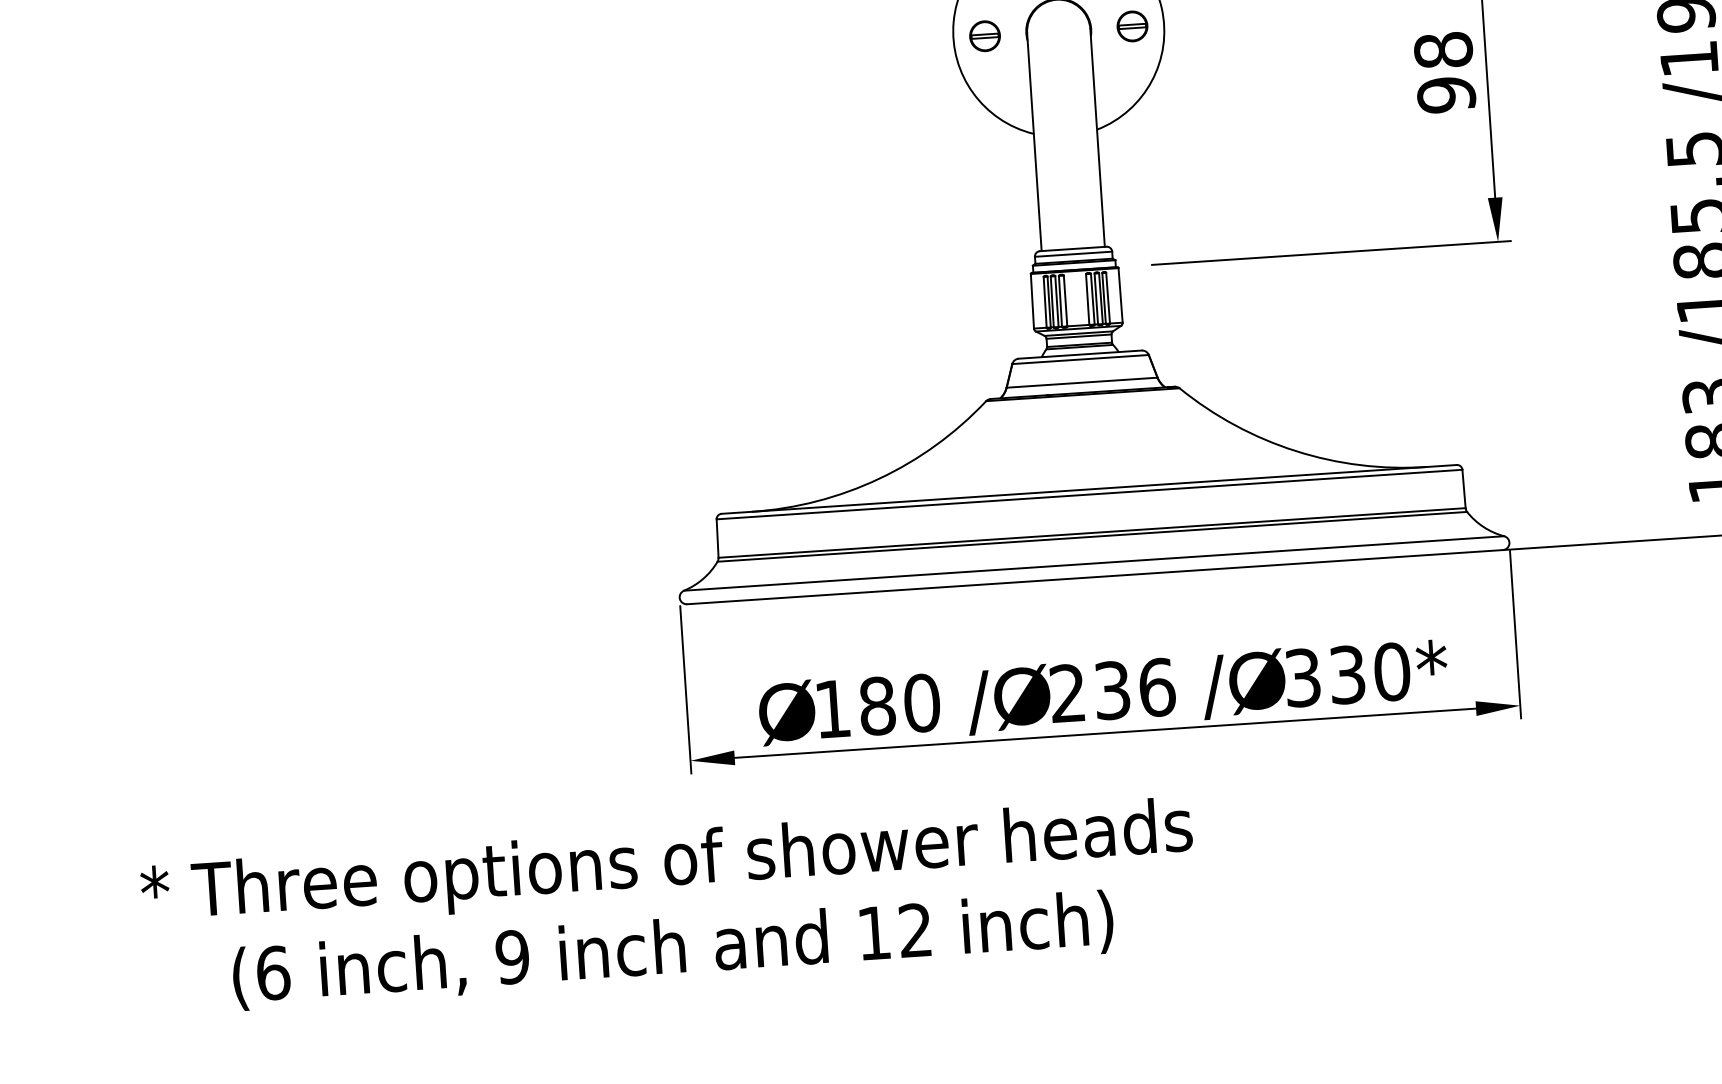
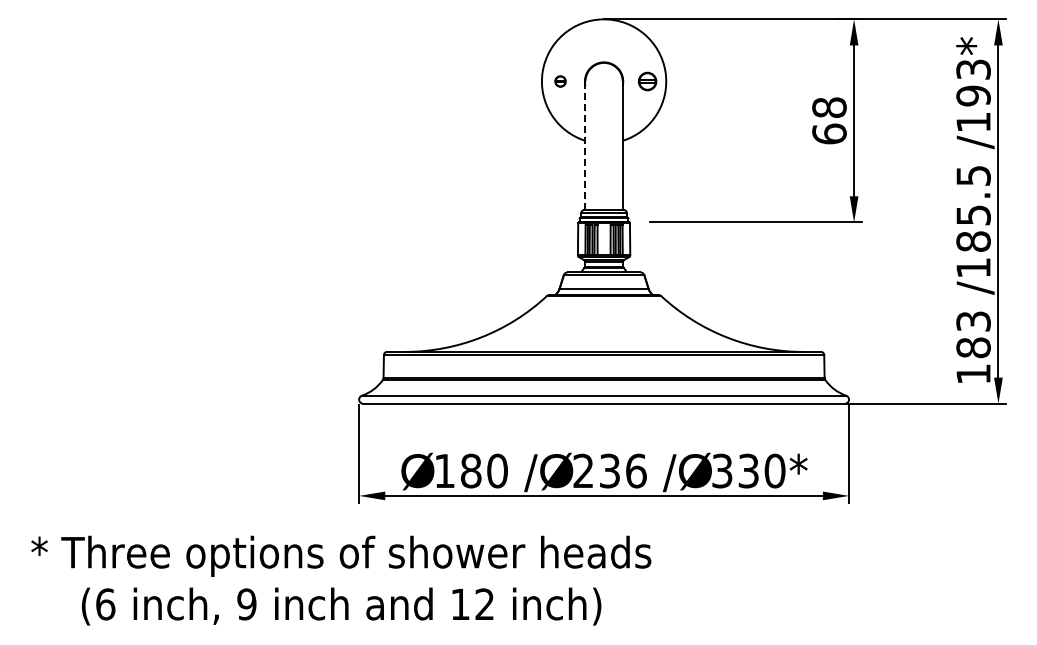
part: (984, 36) -> (560, 81), size x0.6
text: (1446, 94) -> (829, 133), 98 -> 68
line: (1034, 143) -> (585, 146), solid -> dashed

